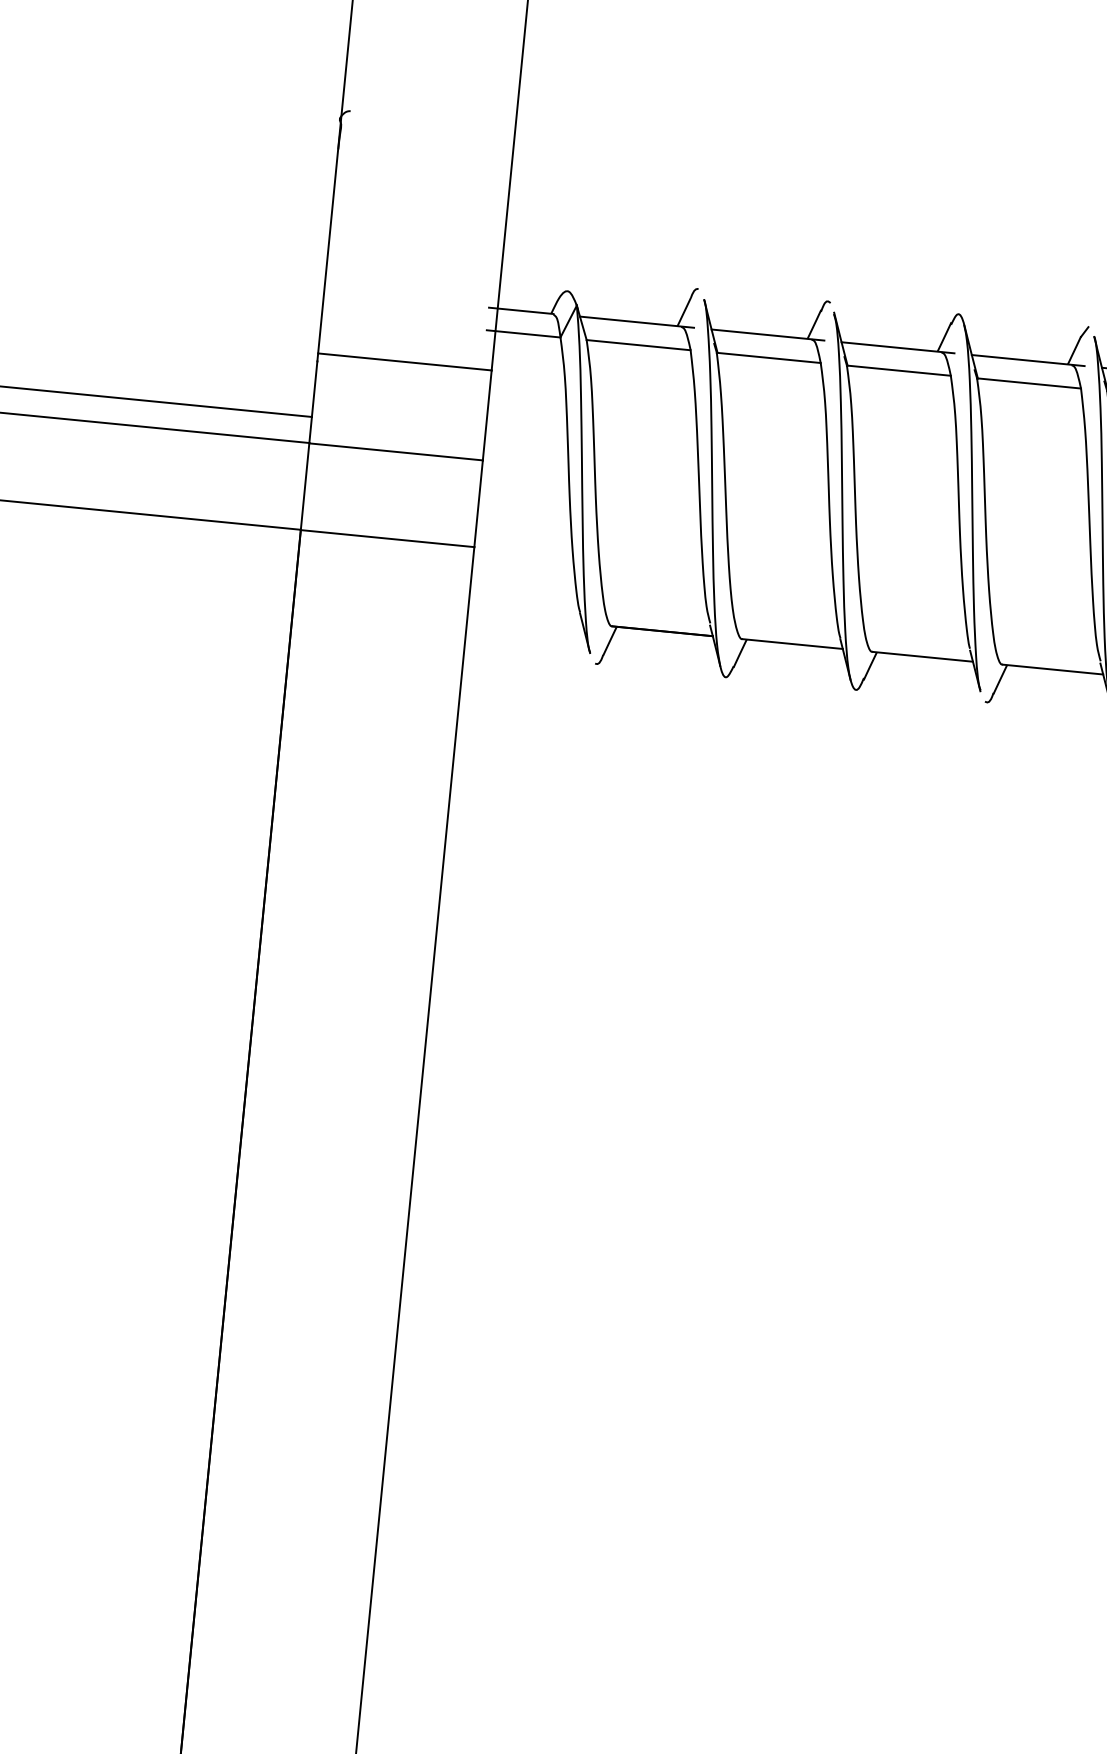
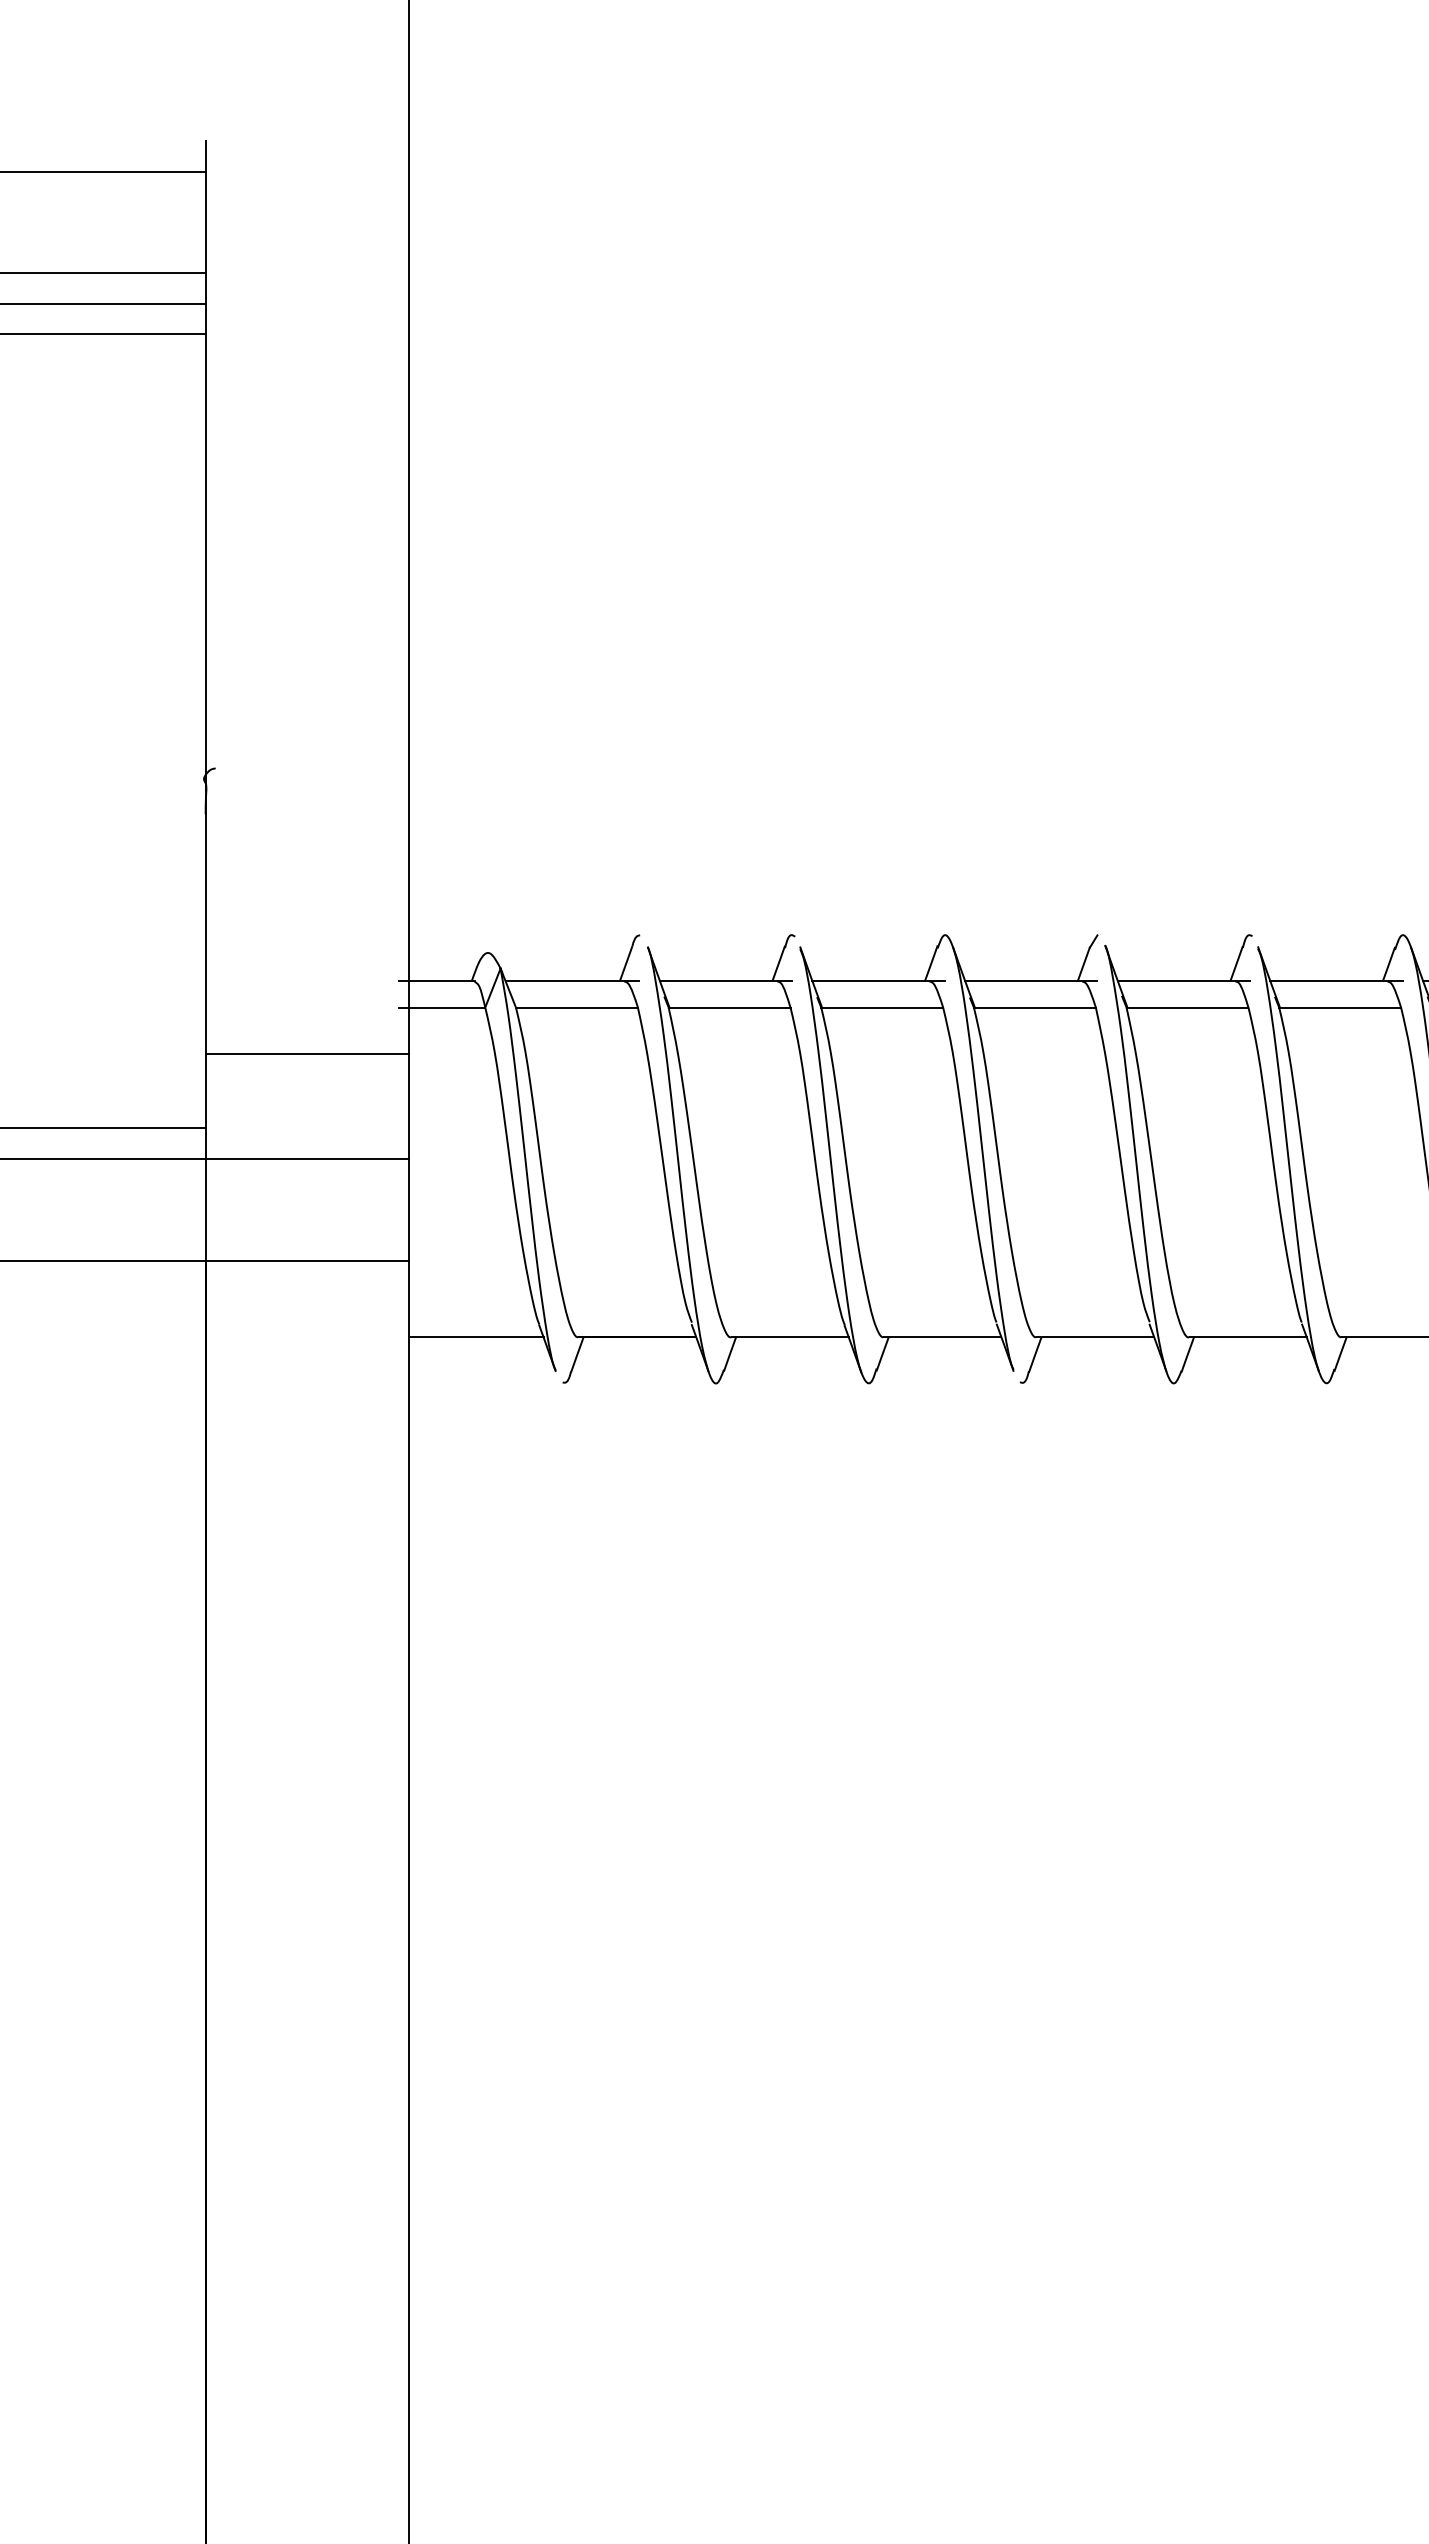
line: (525, 618) -> (476, 1337), added

